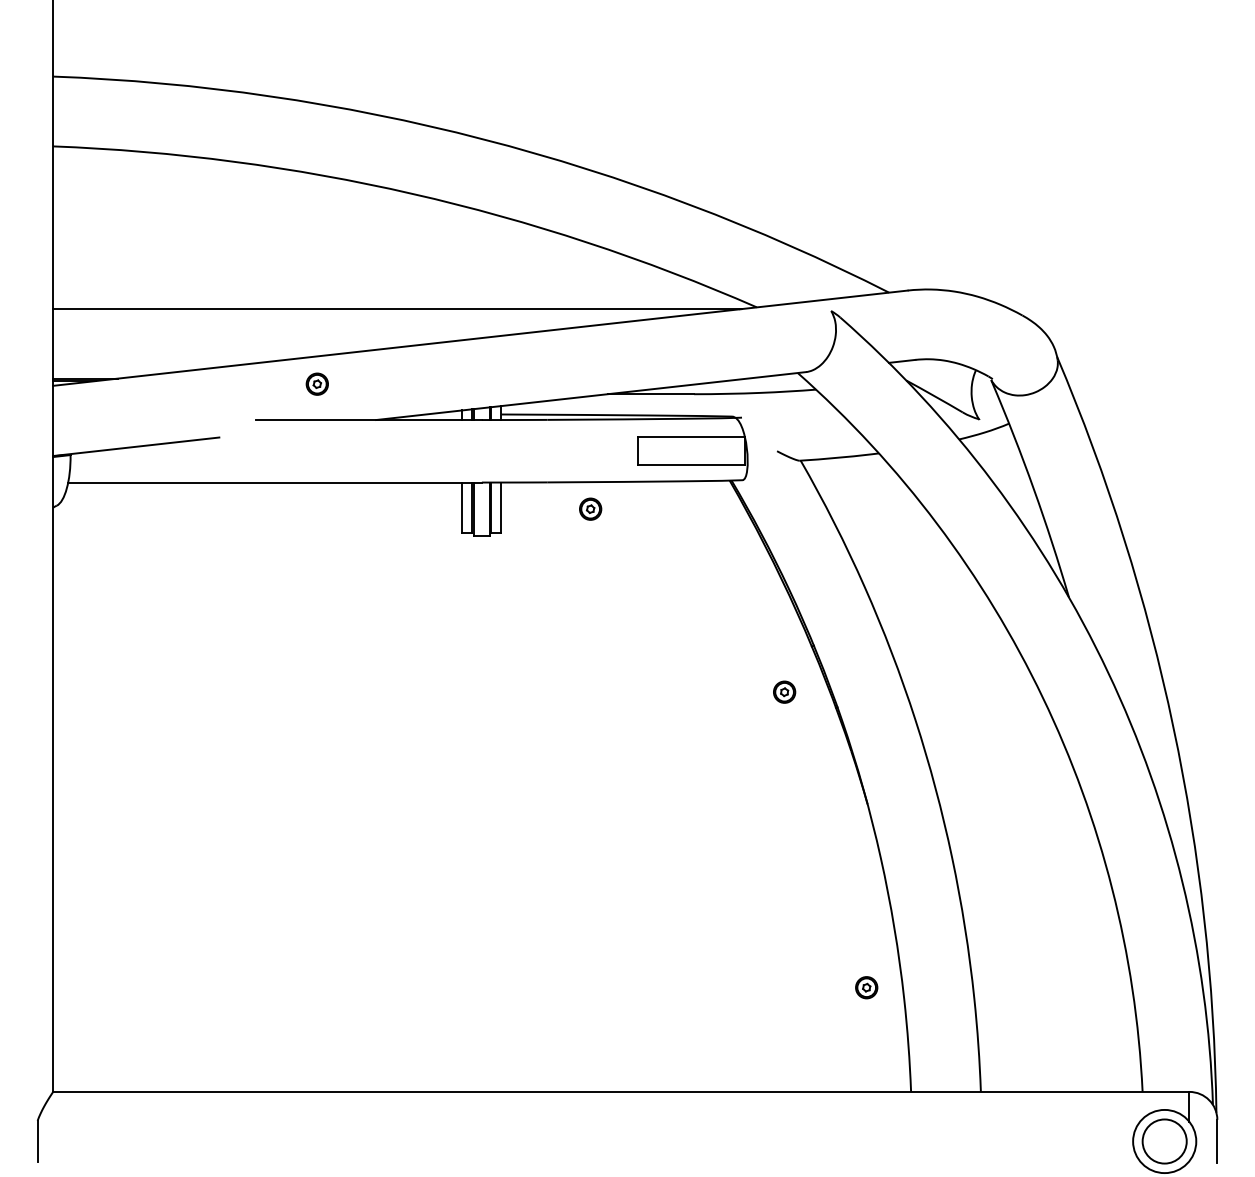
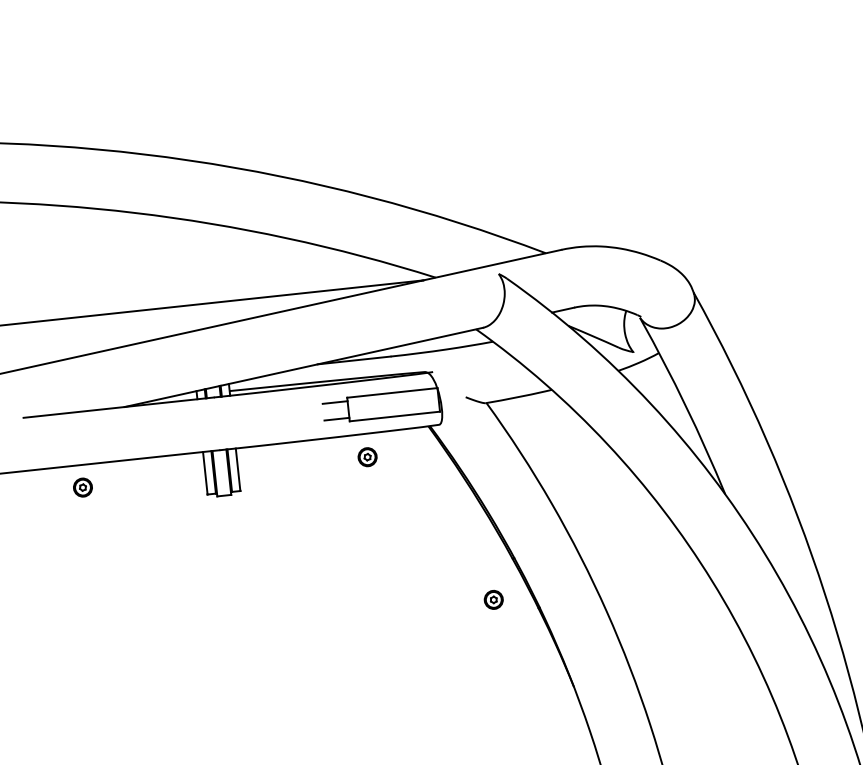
part: (316, 383) -> (82, 487), moved
line: (623, 441) -> (335, 402), added
line: (623, 460) -> (336, 418), added
part: (590, 508) -> (367, 456), moved

